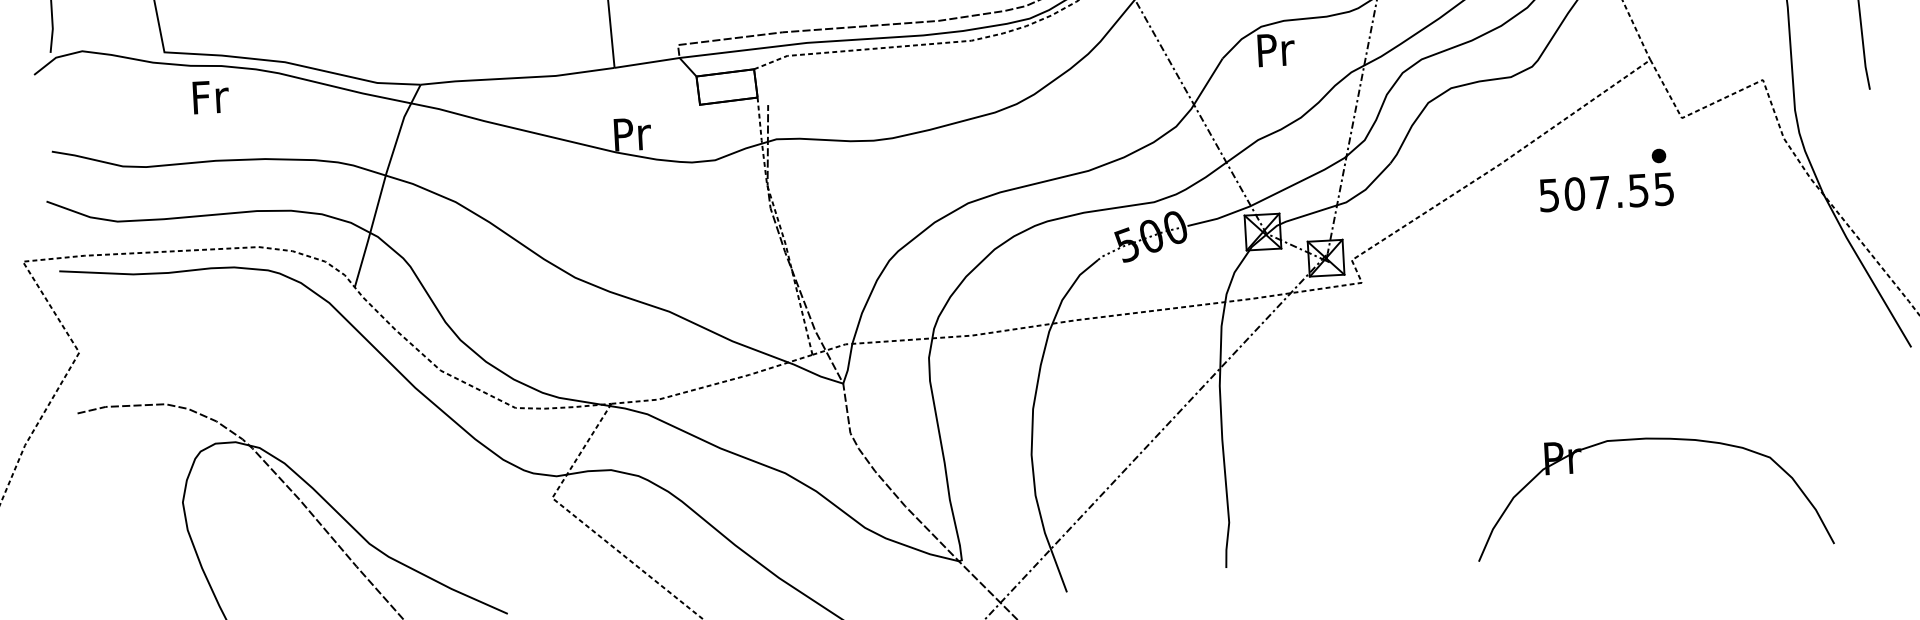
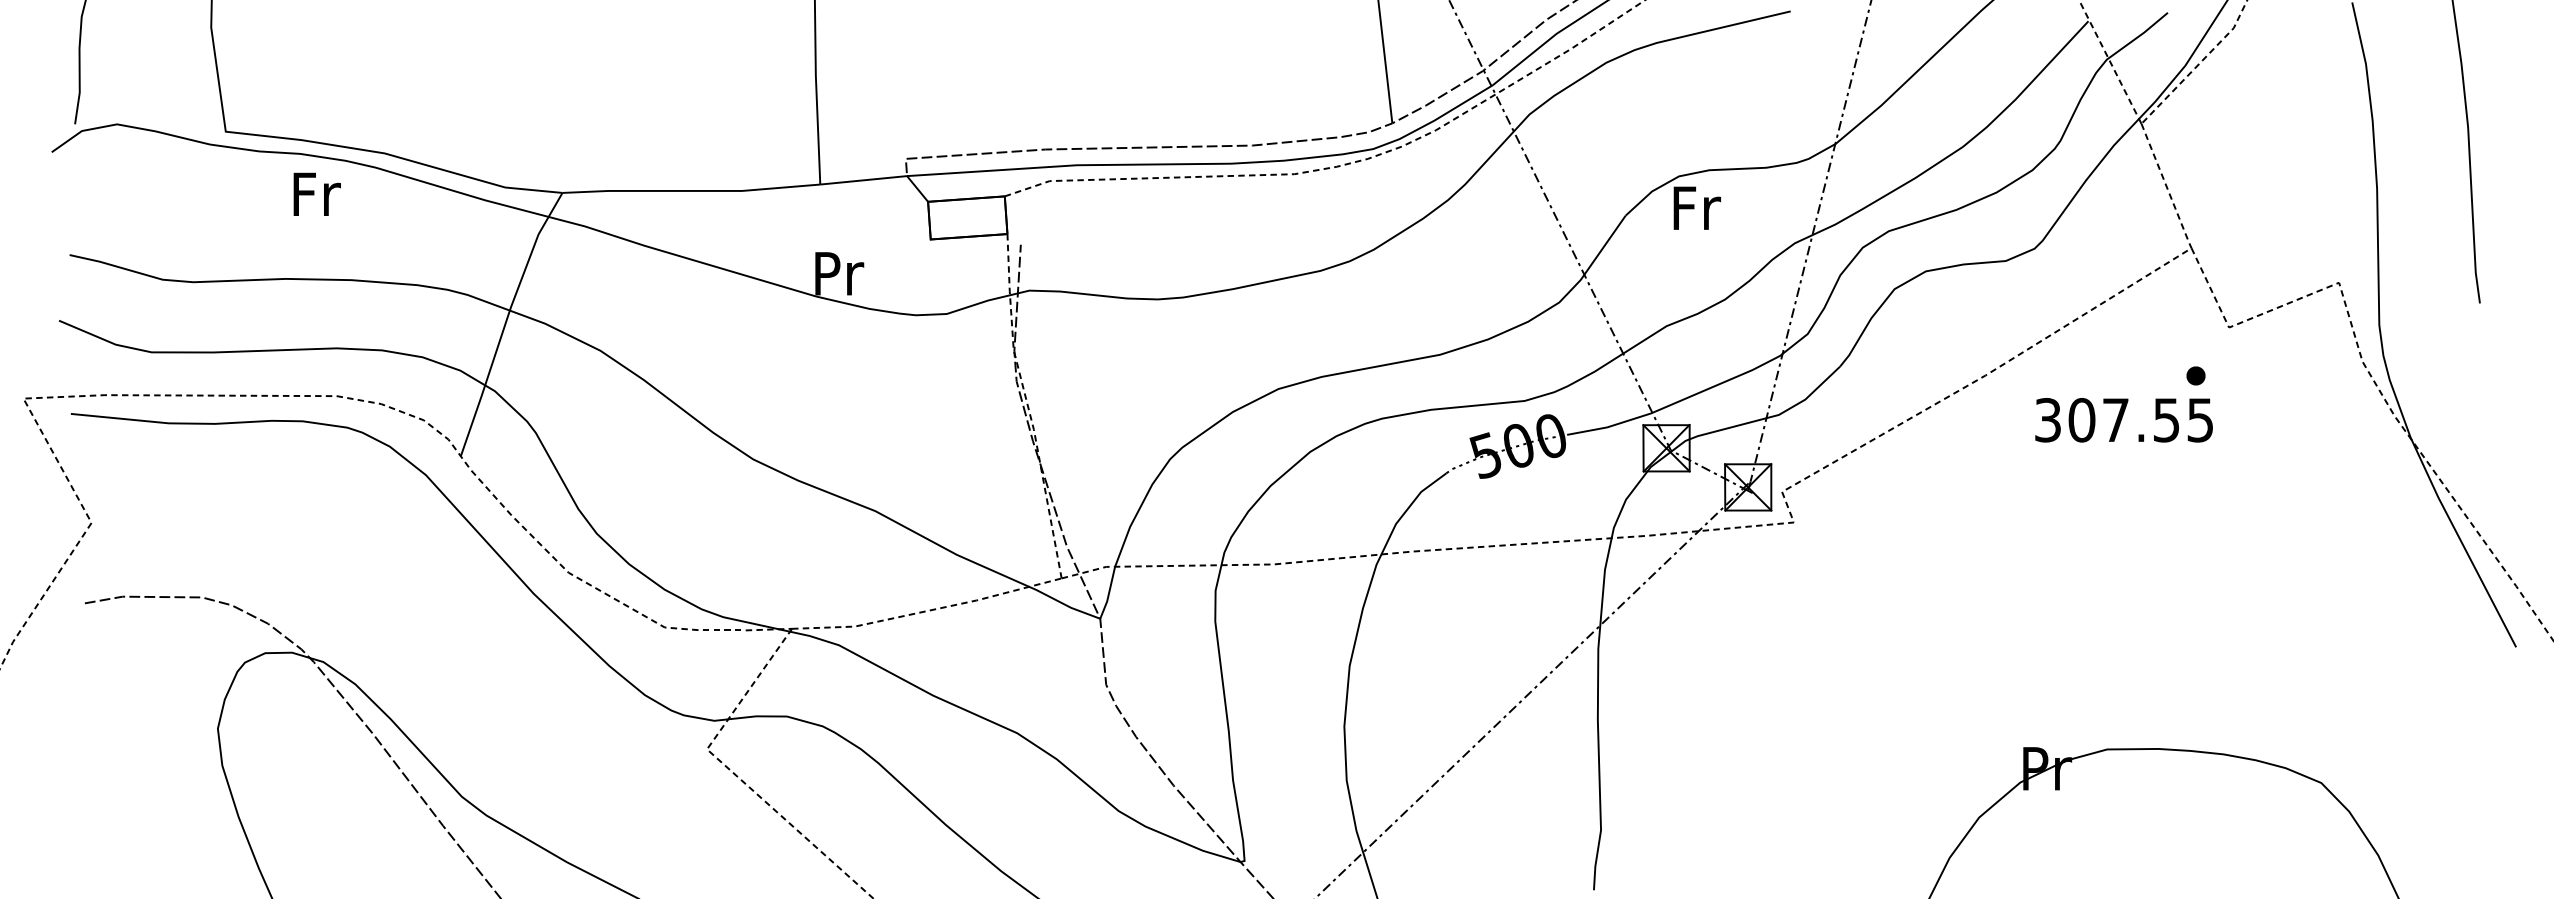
text: (1276, 49) -> (1697, 207), Pr -> Fr
text: (210, 96) -> (316, 193), moved
text: (1548, 194) -> (2047, 419), 507.55 -> 307.55

